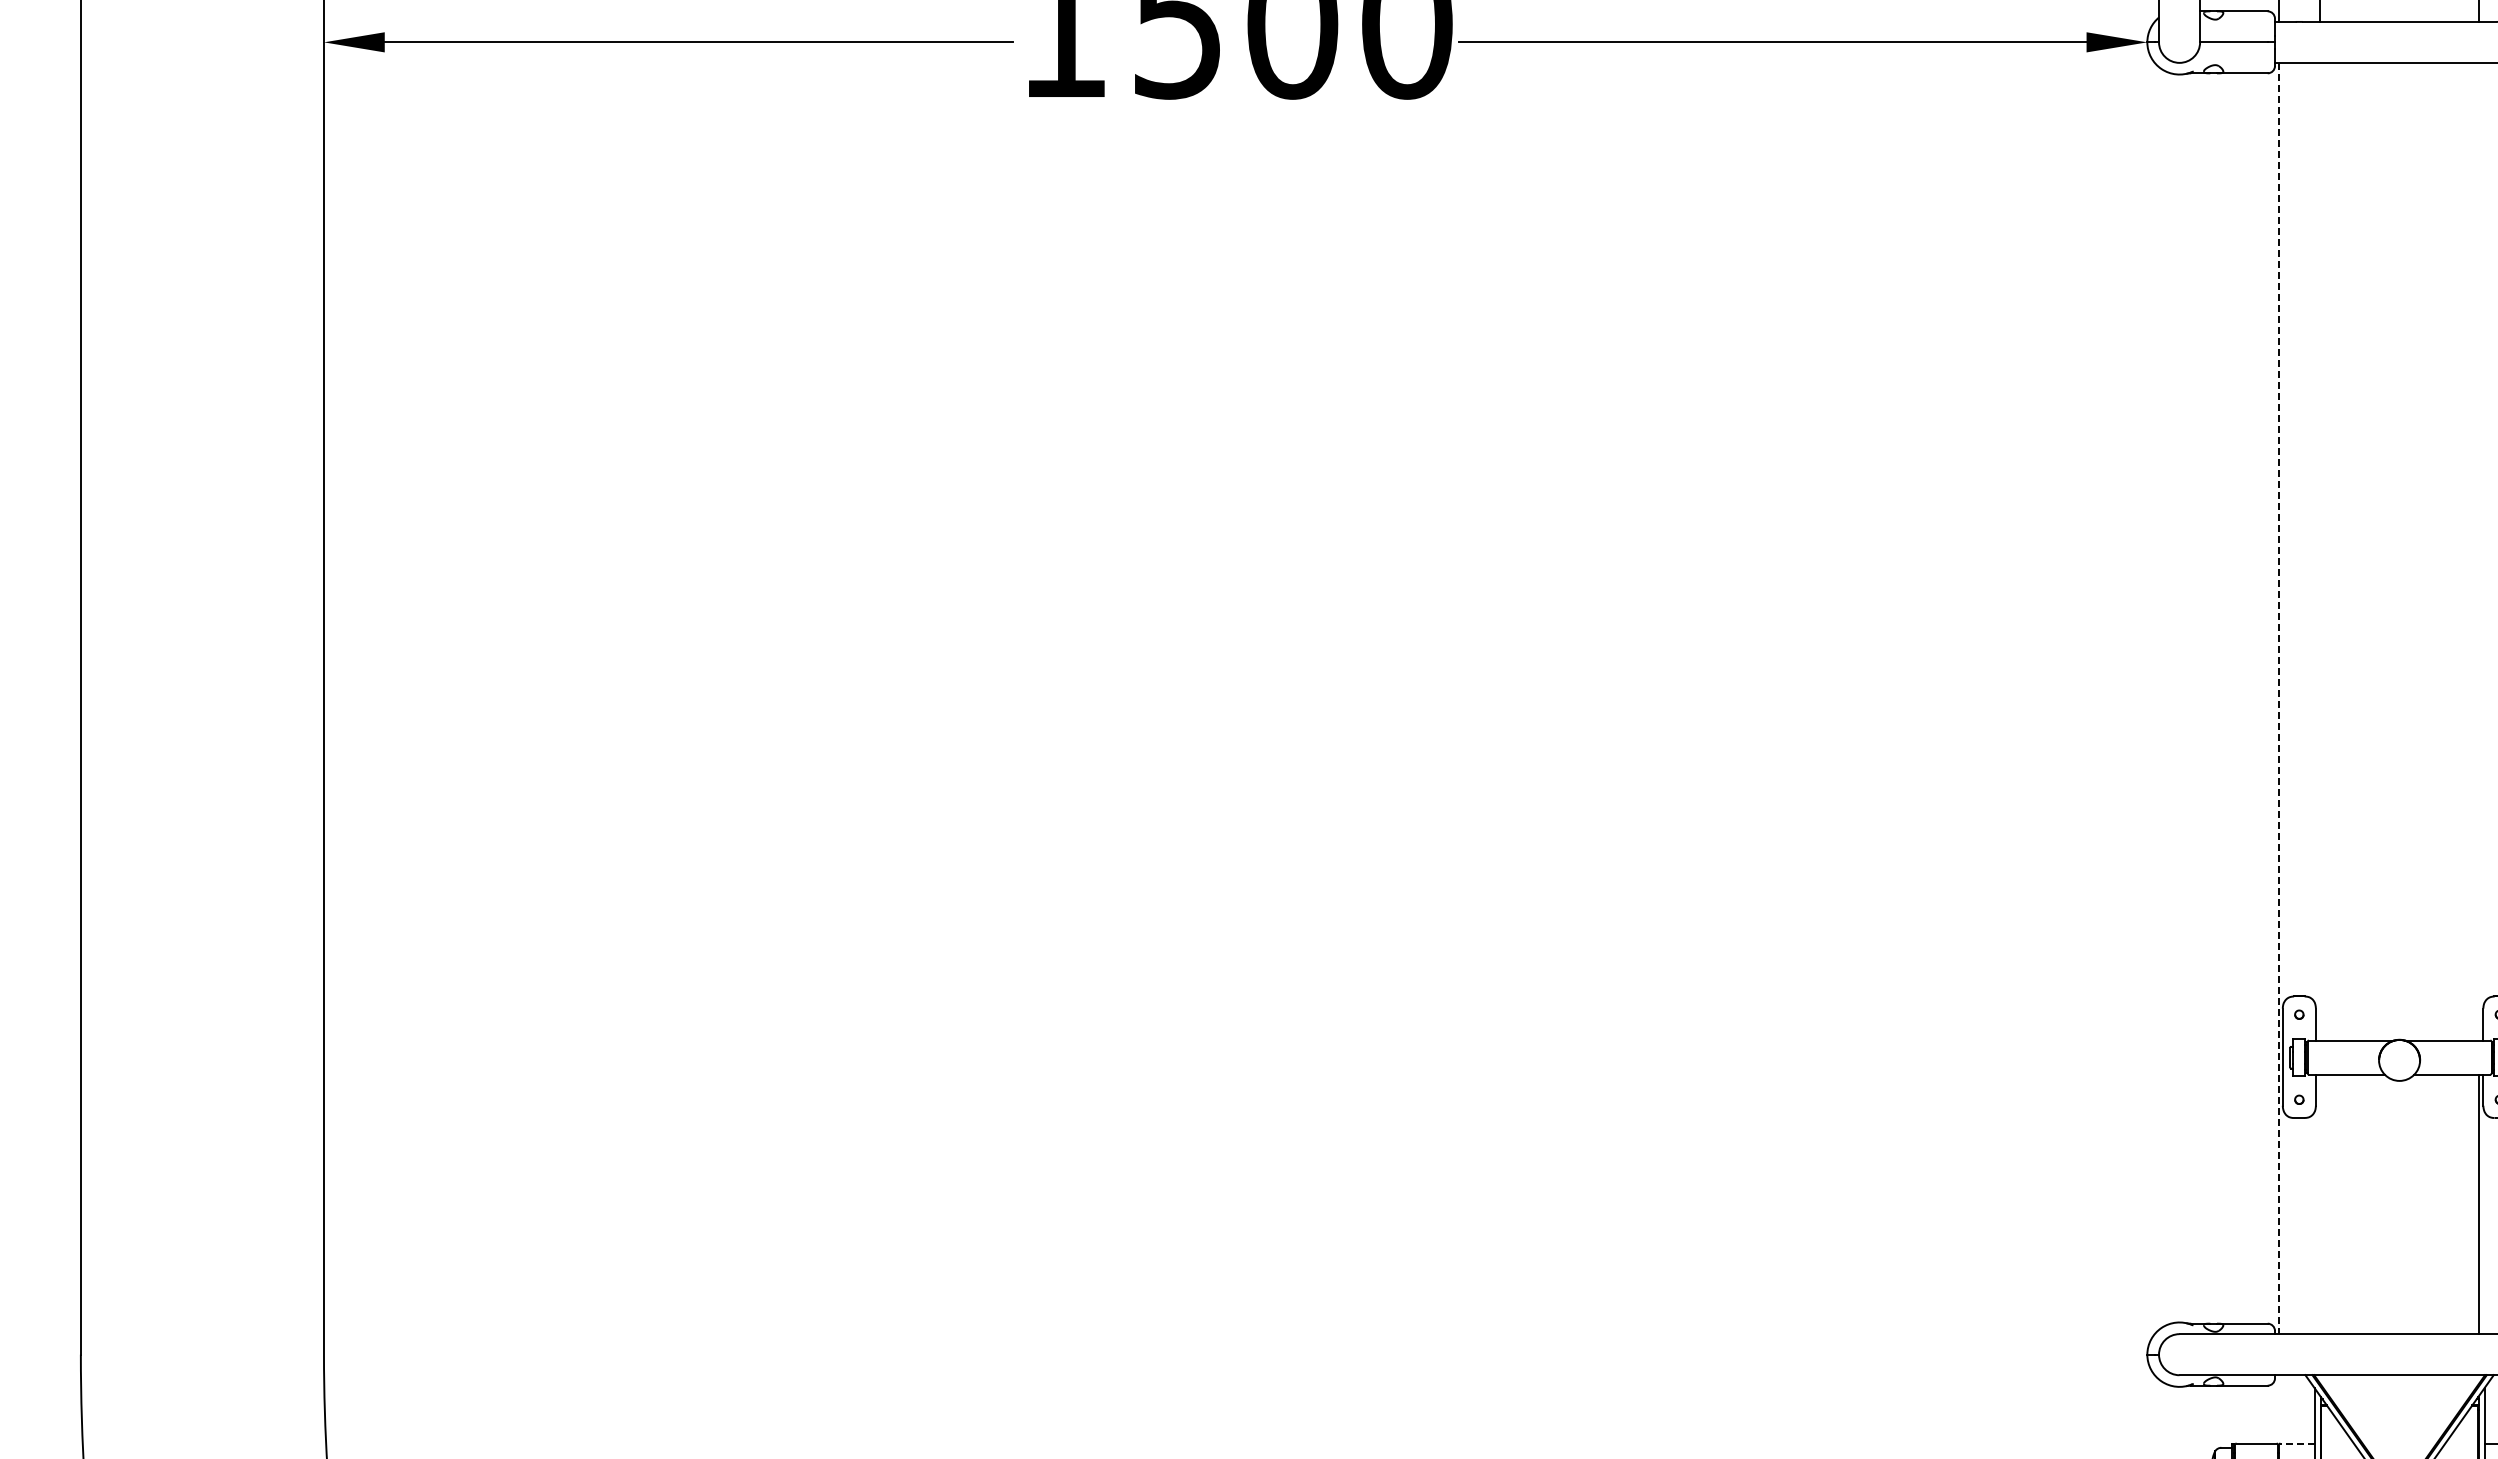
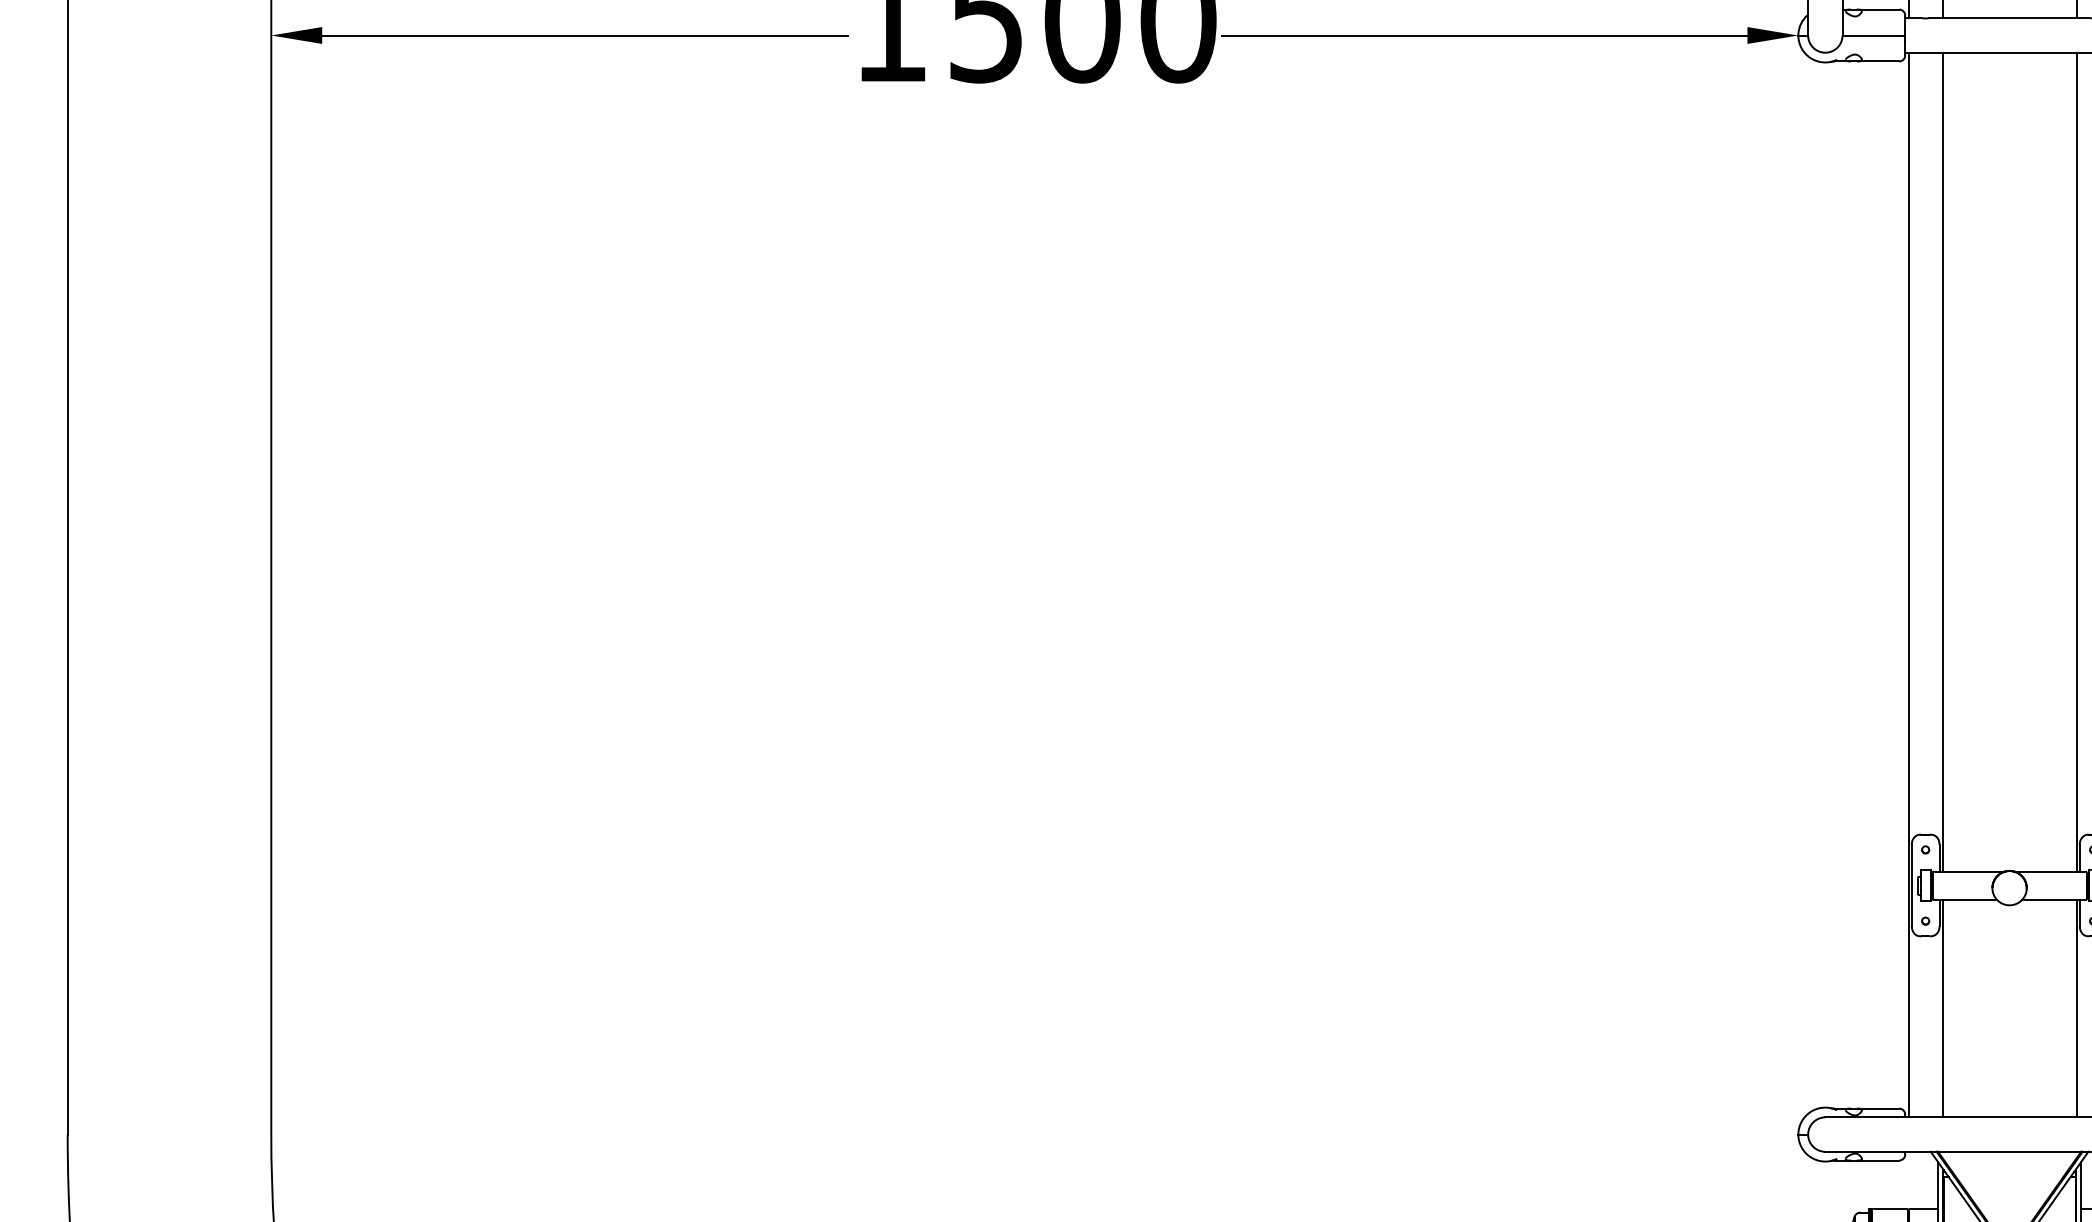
line: (2319, 551) -> (1942, 461), added
line: (2479, 551) -> (2076, 461), added
line: (2278, 698) -> (1908, 585), dashed -> solid
line: (2319, 1204) -> (1942, 1008), added
line: (2296, 1443) -> (1923, 1208), dashed -> solid

